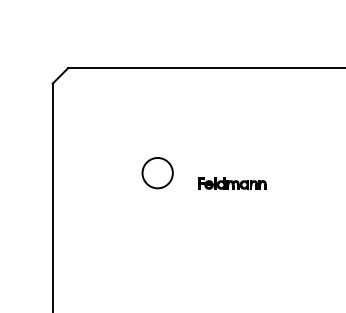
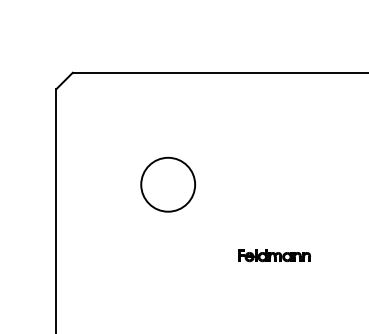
circle: (157, 172) -> (167, 184), size x1.67
part: (232, 183) -> (274, 255), moved

